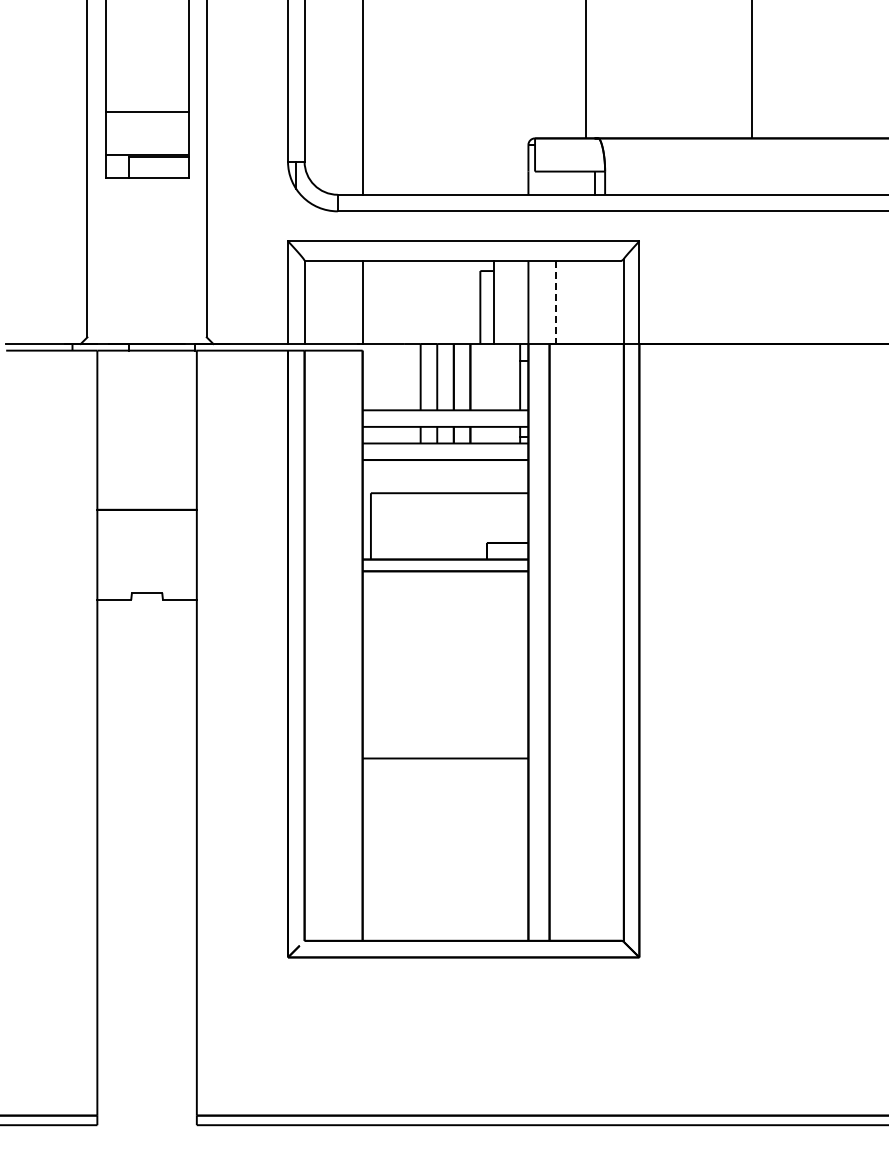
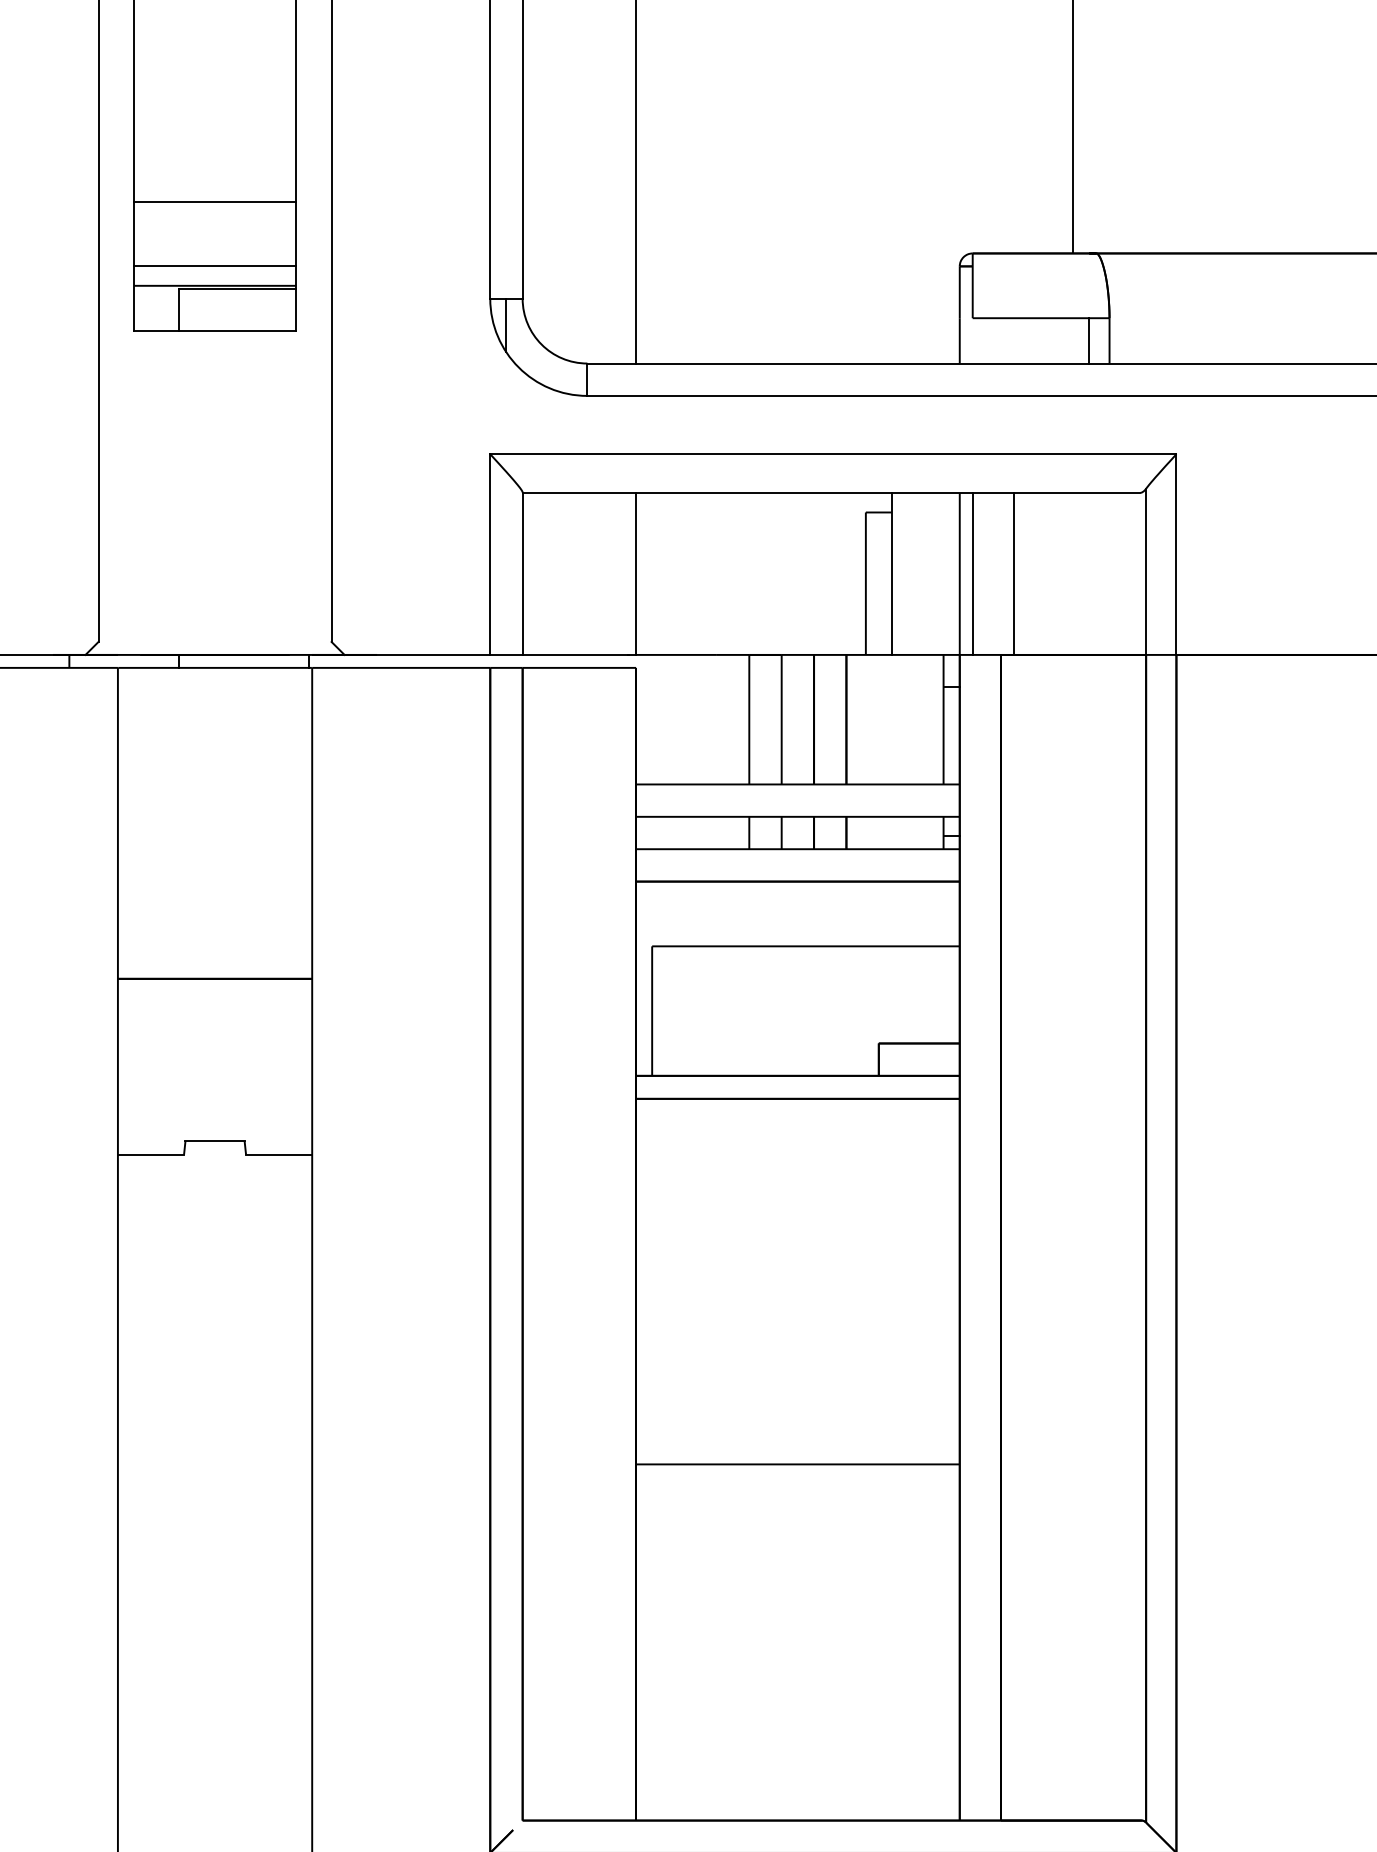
line: (146, 145) -> (213, 267), added
line: (535, 302) -> (973, 573), added
line: (556, 303) -> (1014, 575), dashed -> solid

